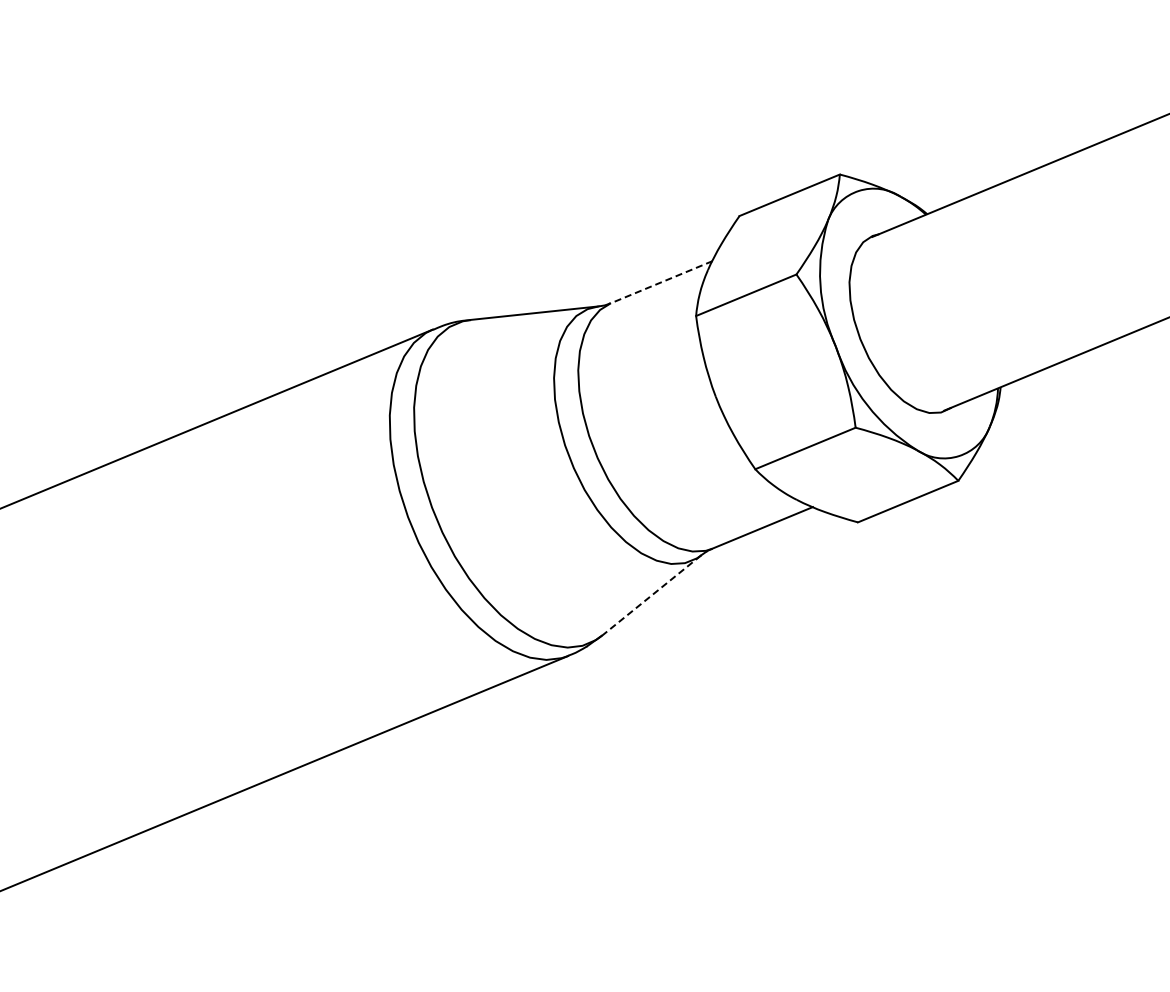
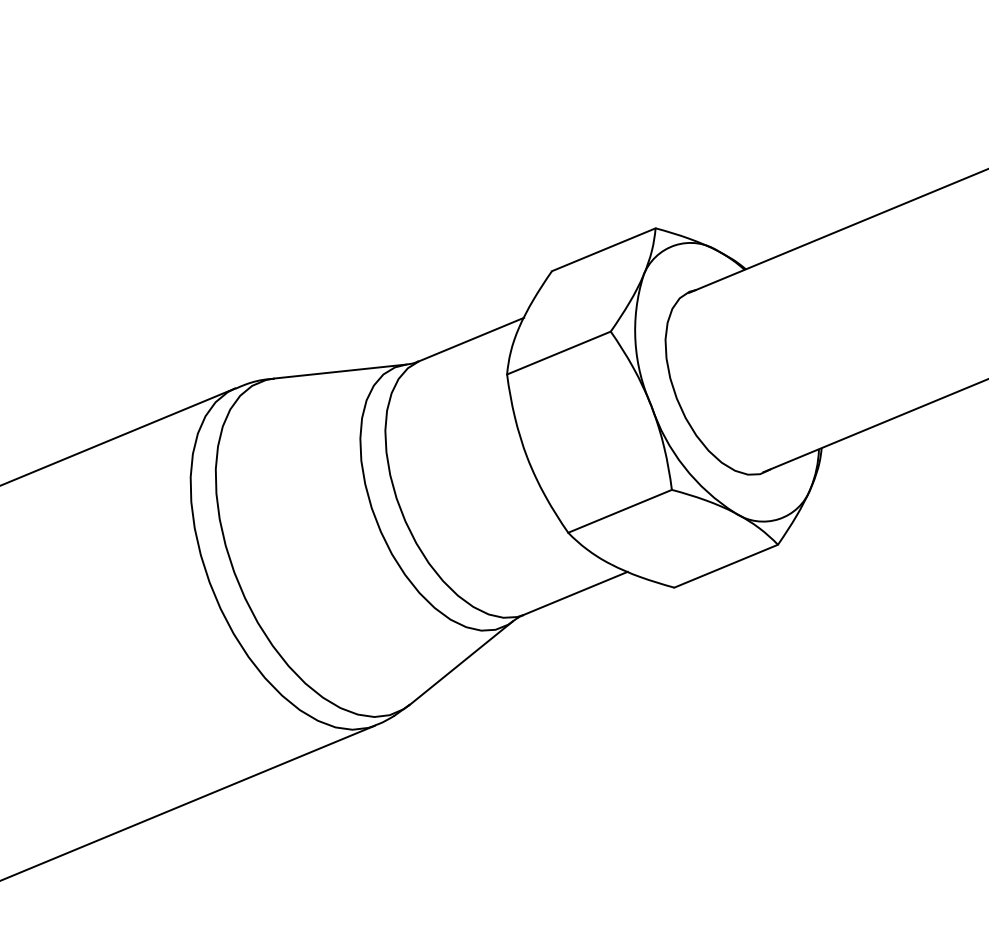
line: (661, 282) -> (471, 339), dashed -> solid
line: (652, 595) -> (462, 663), dashed -> solid

